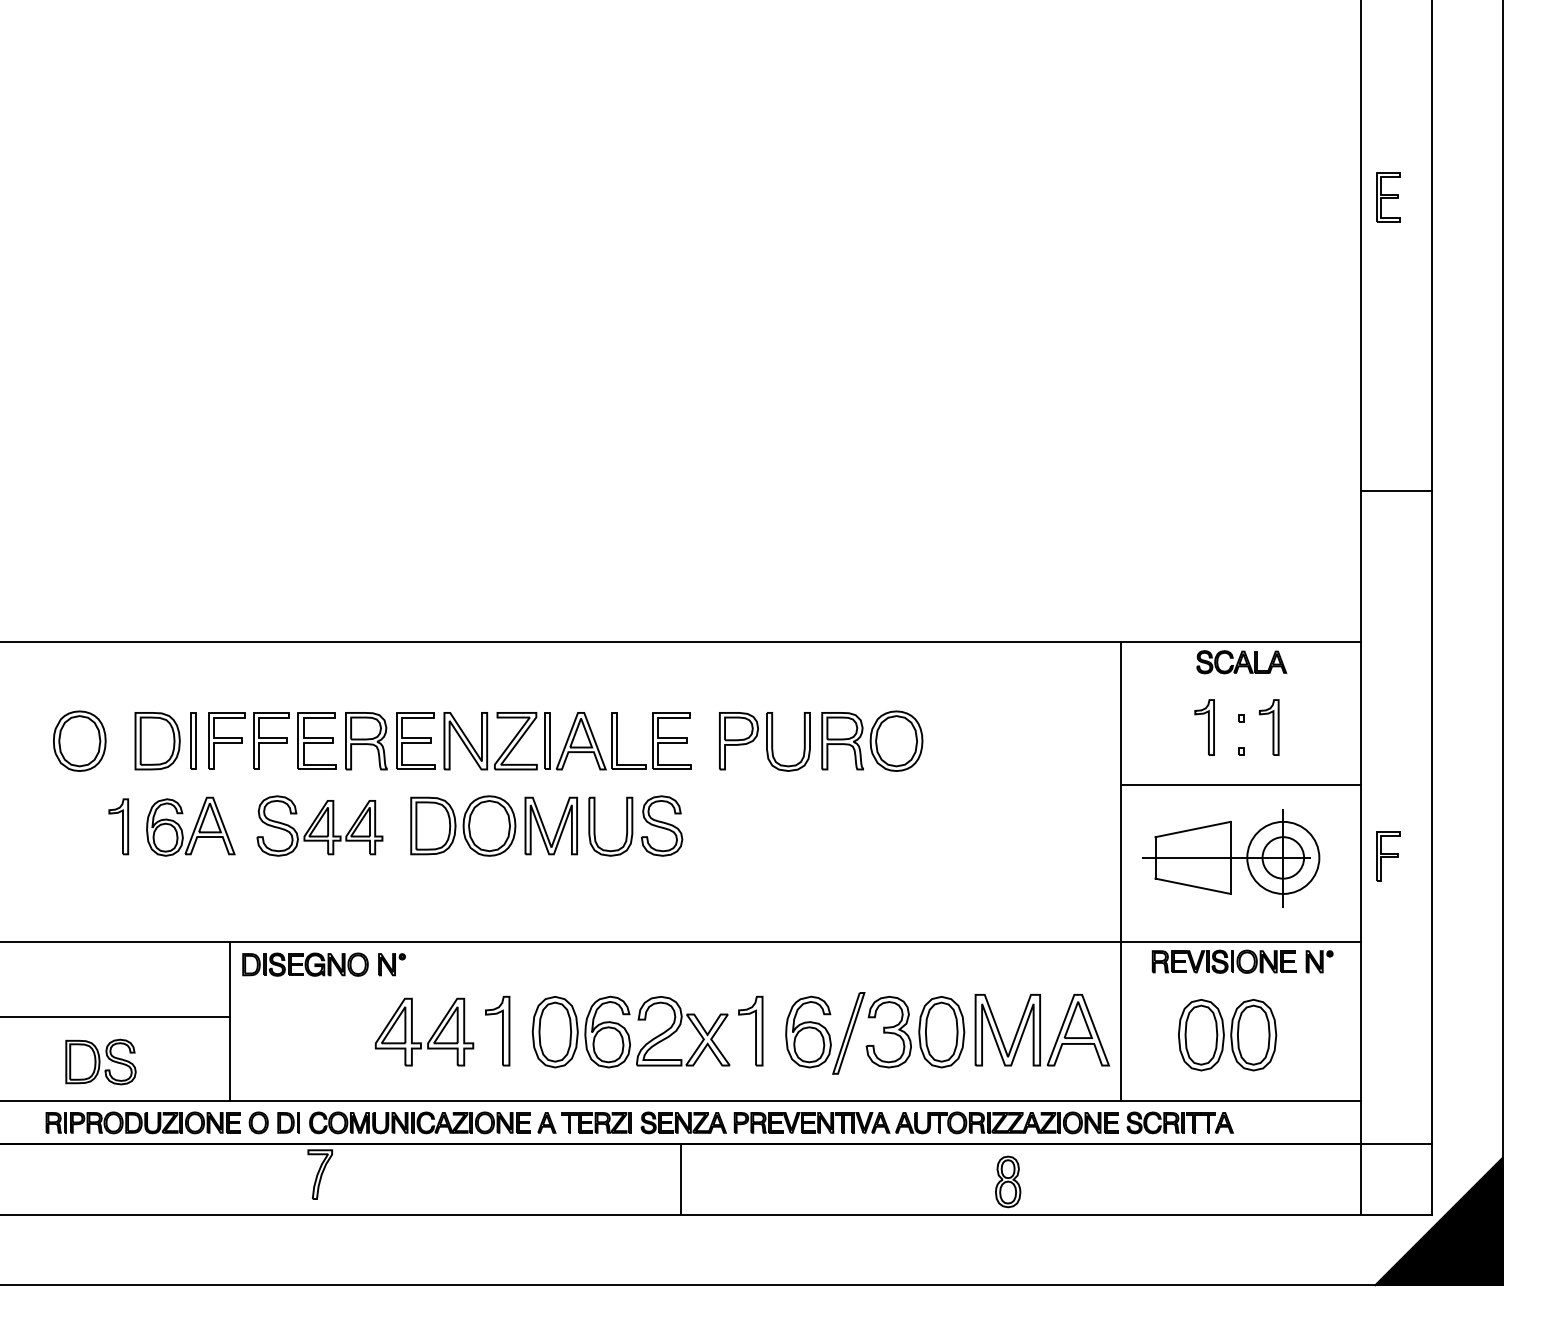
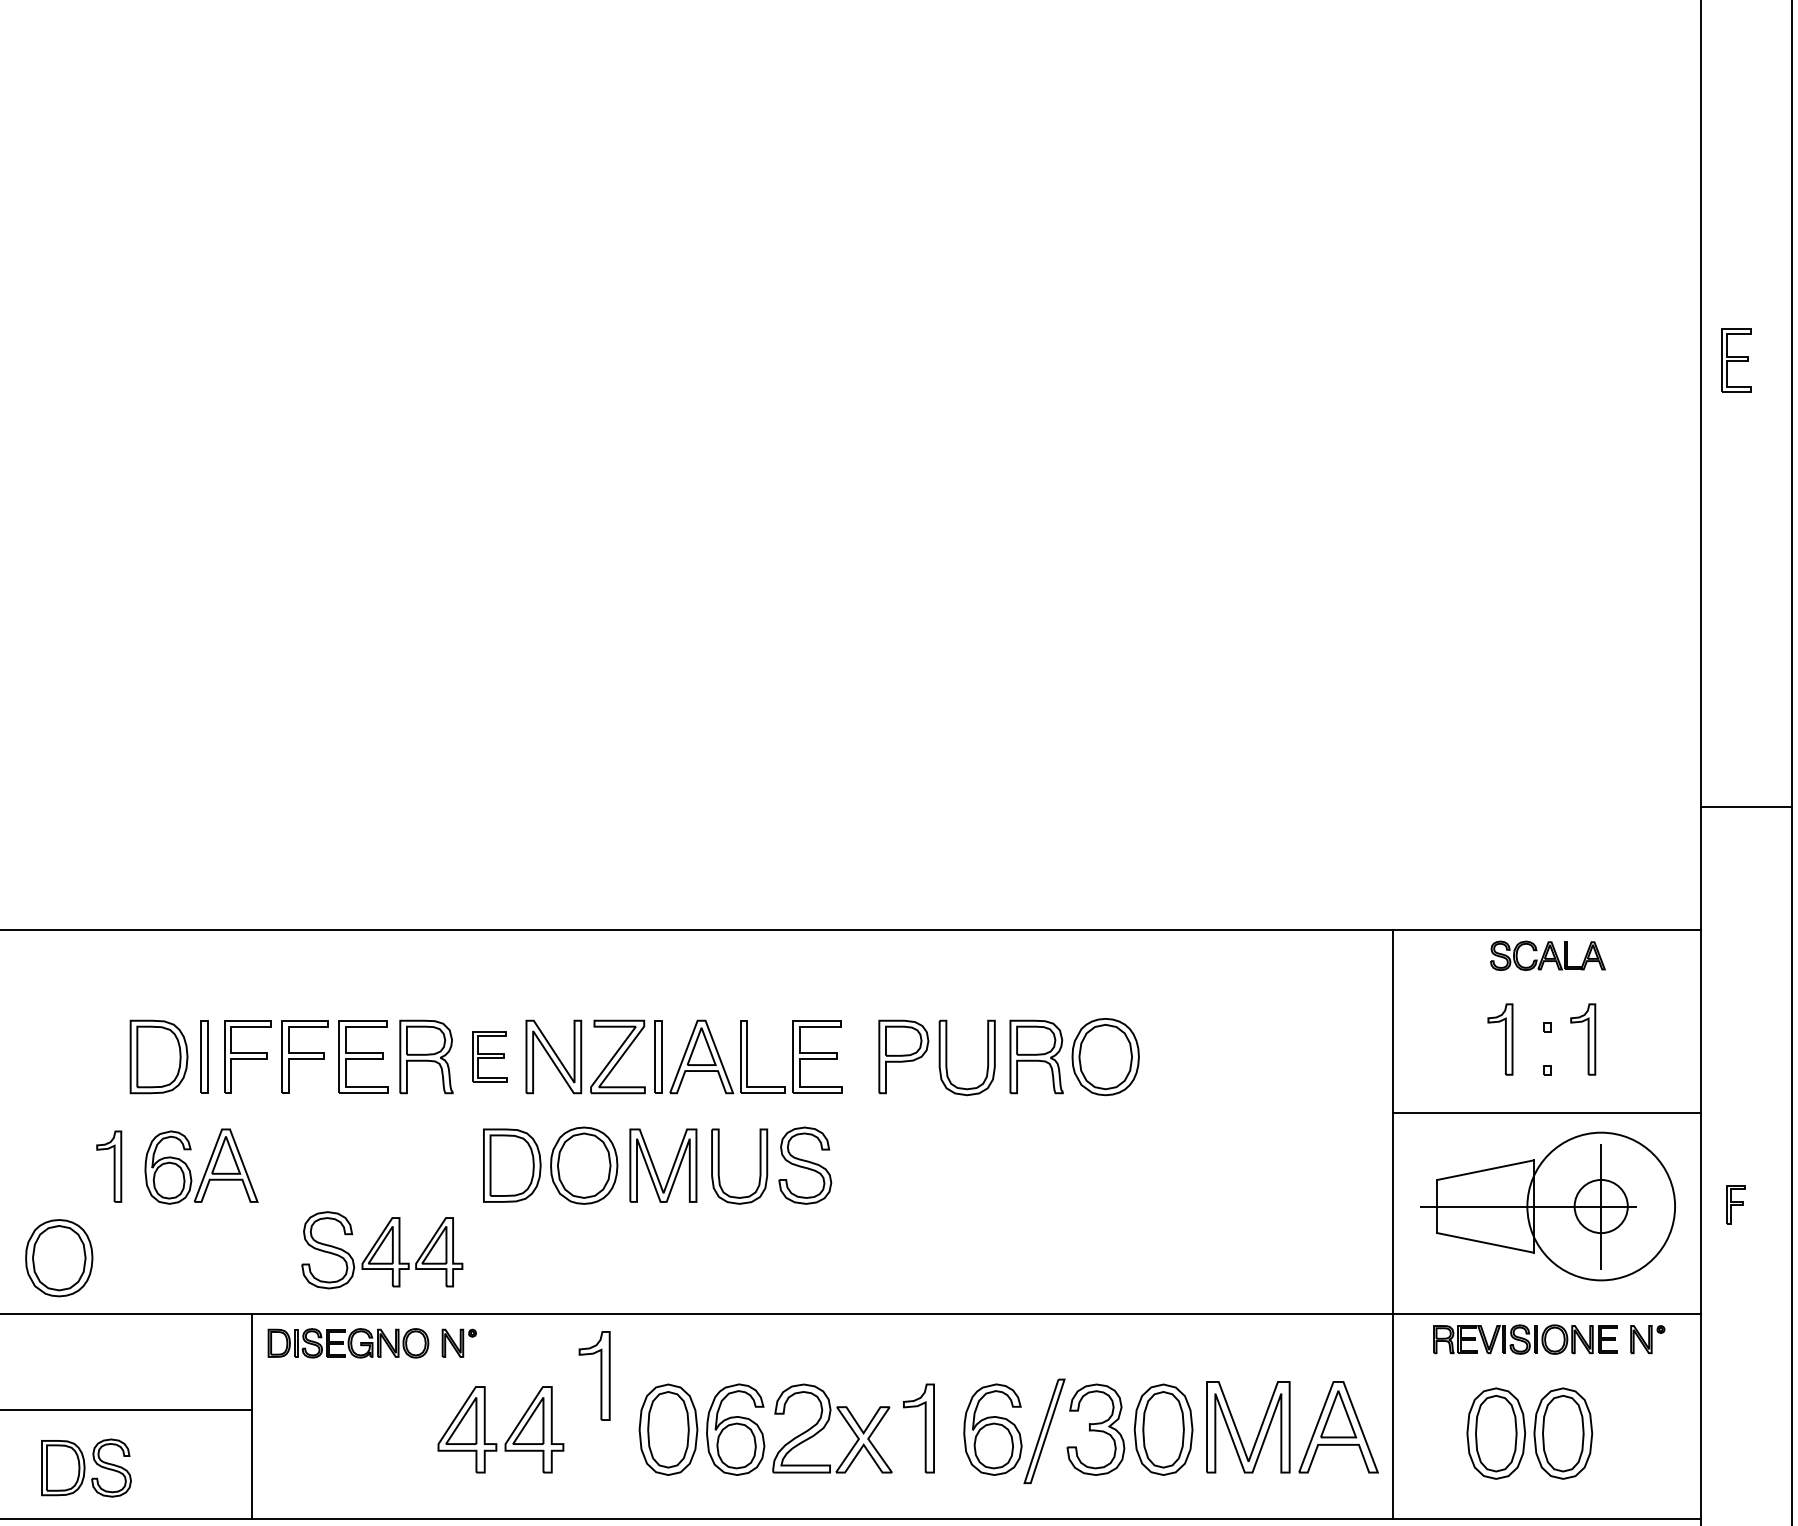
line: (1396, 491) -> (1746, 807), moved
part: (79, 740) -> (58, 1257), moved
part: (415, 740) -> (489, 1056), size x0.7
part: (319, 825) -> (381, 1249), moved
part: (1388, 856) -> (1735, 1204), size x0.6
circle: (1283, 857) -> (1601, 1206), size x1.6
part: (497, 1030) -> (594, 1375), moved

